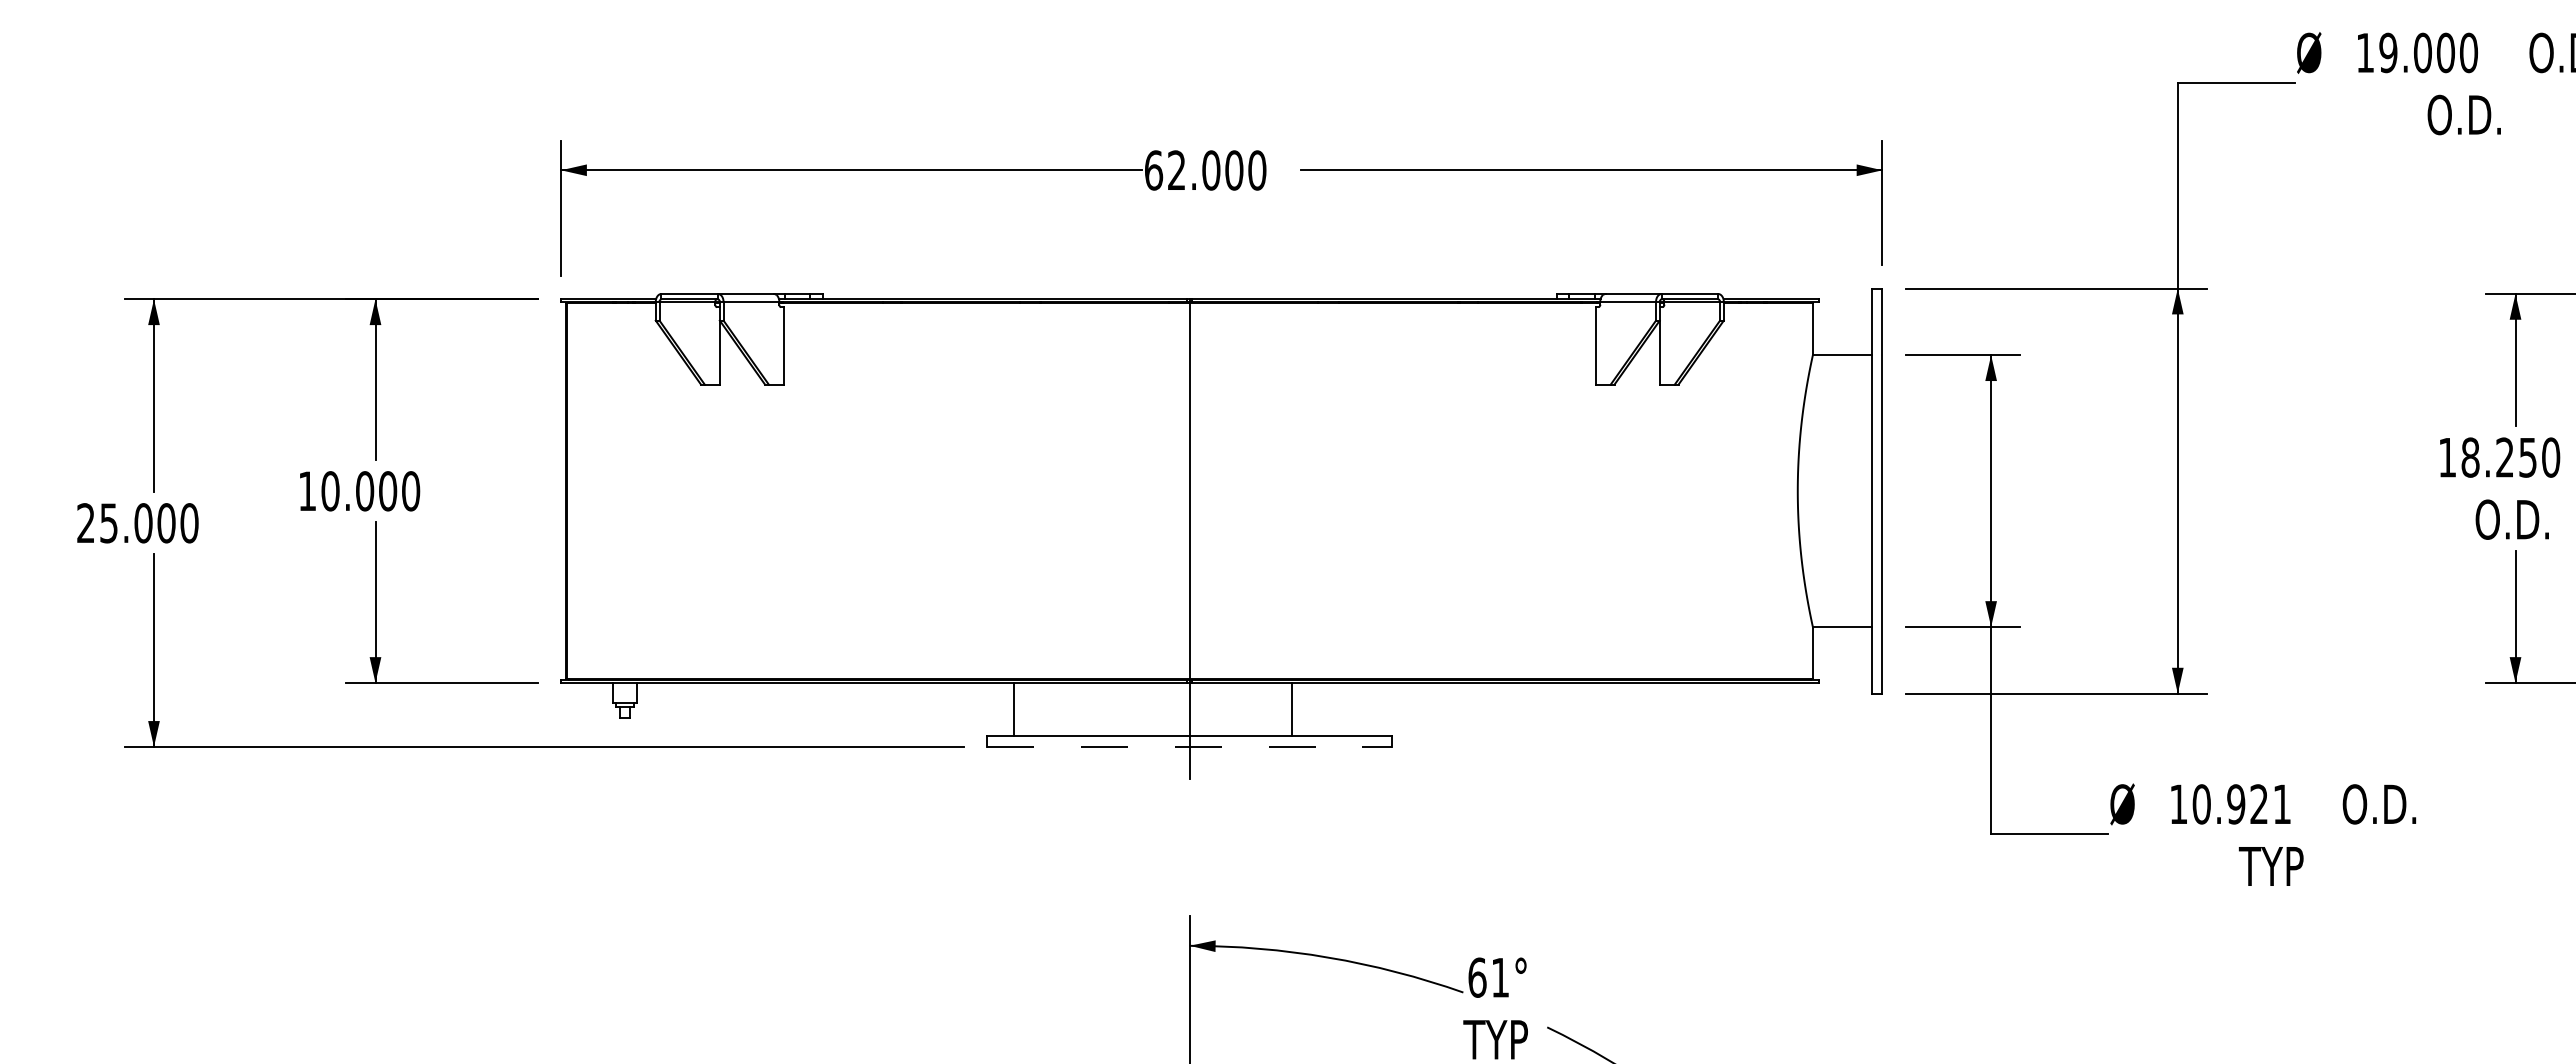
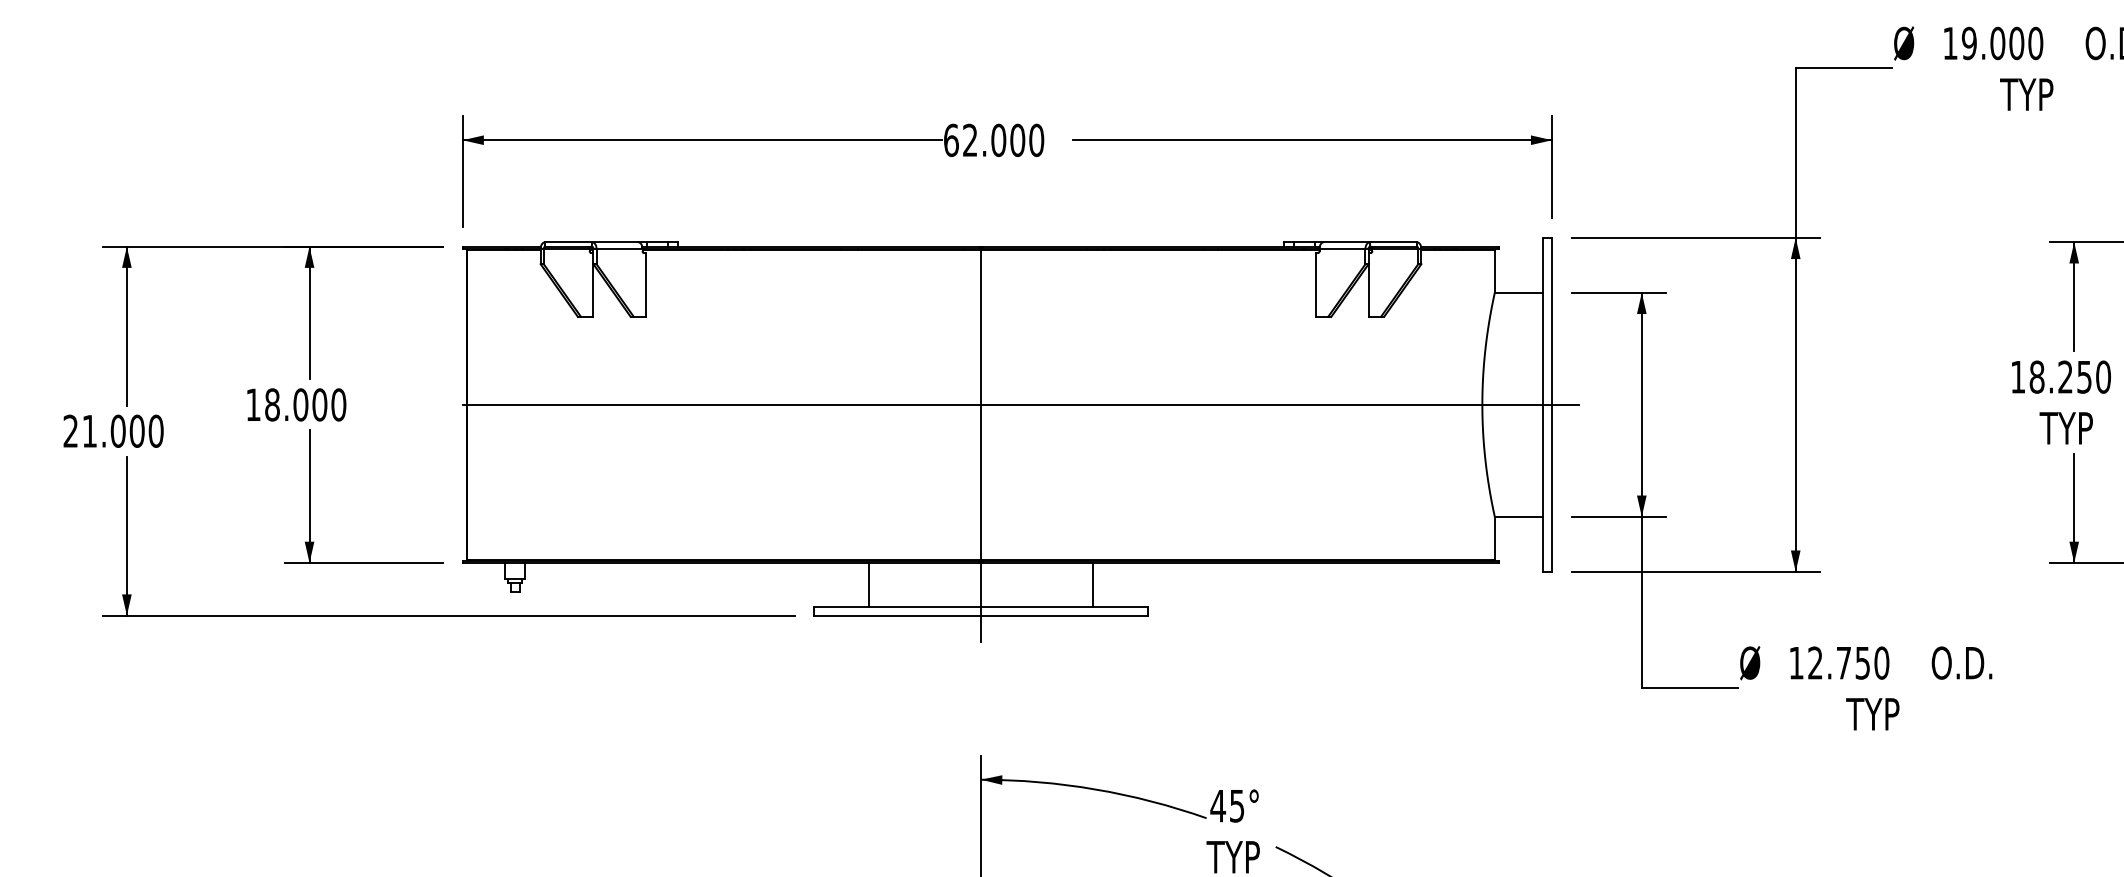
text: (2462, 114) -> (2030, 94), O.D. -> TYP
text: (330, 491) -> (272, 405), 10.000 -> 18.000
line: (1237, 491) -> (1020, 405), added
text: (2510, 519) -> (2070, 428), O.D. -> TYP
text: (108, 523) -> (89, 431), 25.000 -> 21.000
line: (1013, 709) -> (868, 584), moved
line: (1291, 709) -> (1092, 584), moved
line: (1190, 746) -> (981, 615), dashed -> solid
text: (2241, 804) -> (1848, 663), 10.921 -> 12.750
text: (1487, 977) -> (1226, 805), 61° -> 45°

